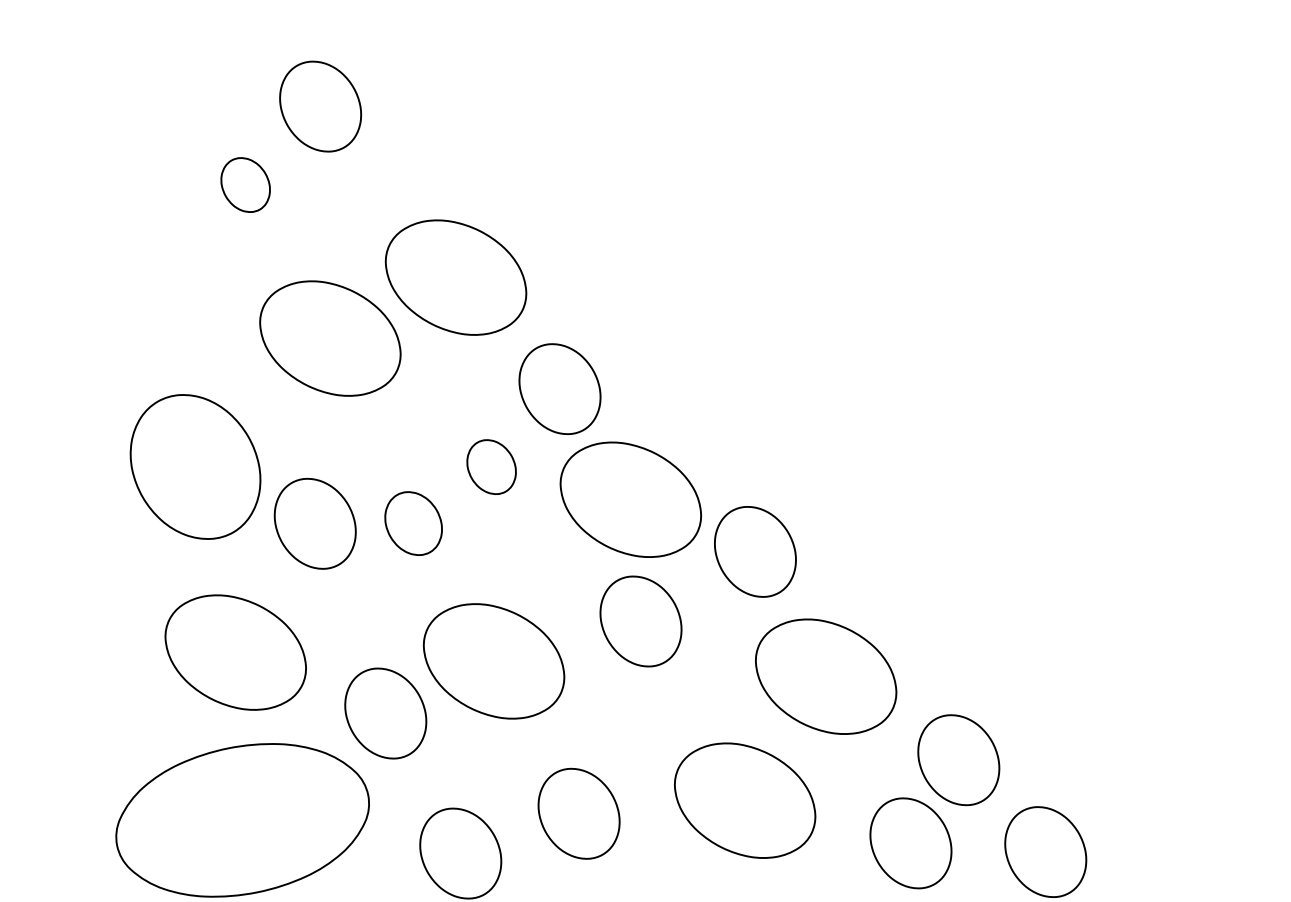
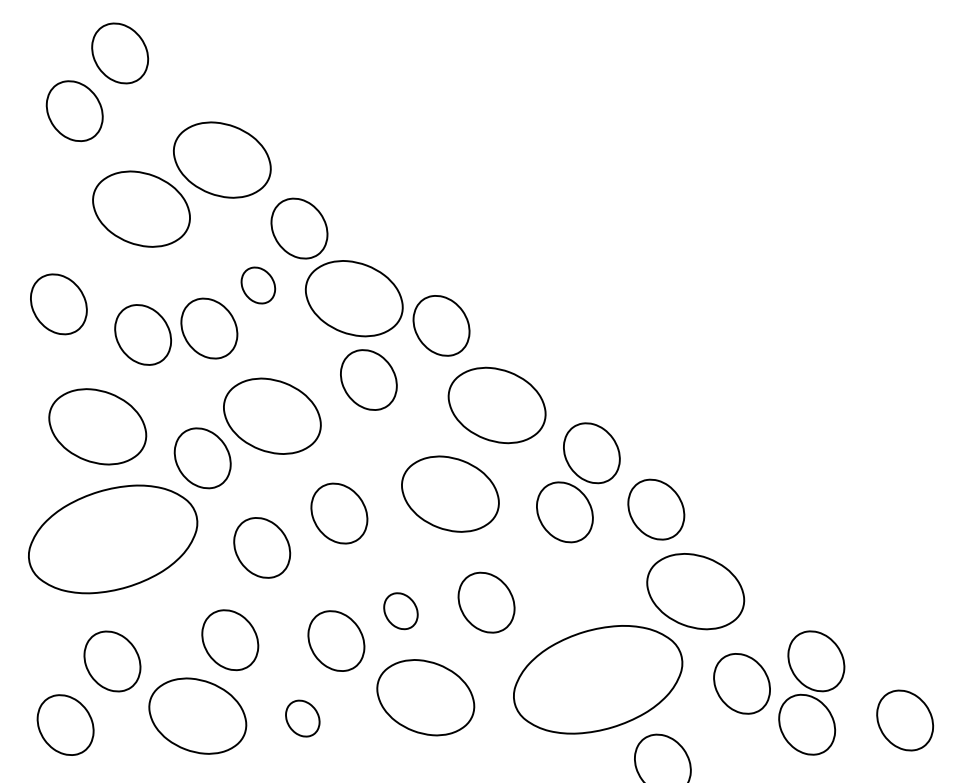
part: (245, 184) -> (74, 110), size x1.67
part: (195, 467) -> (58, 304), size x0.62
part: (413, 523) -> (209, 328), size x1.43

